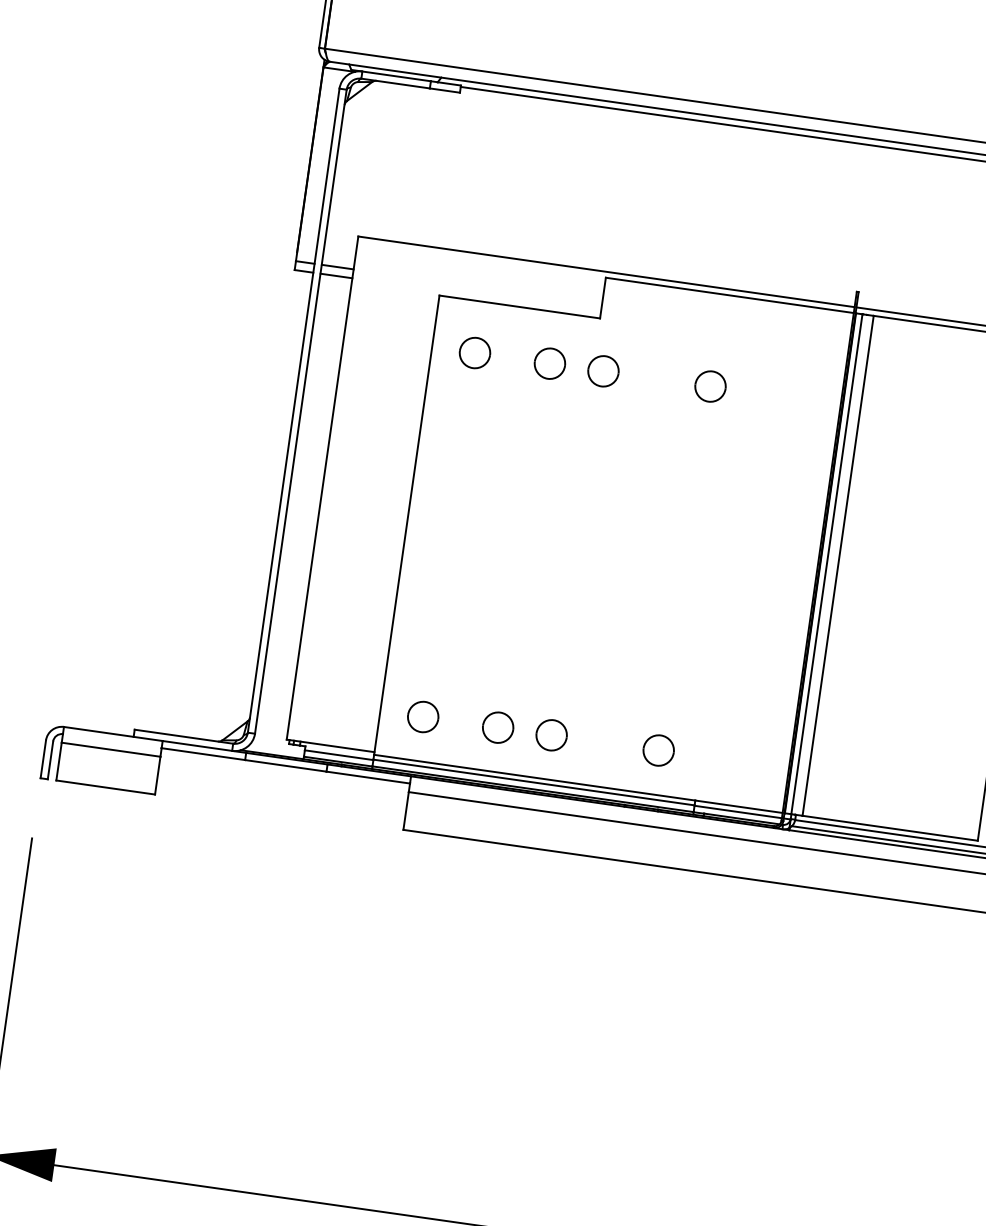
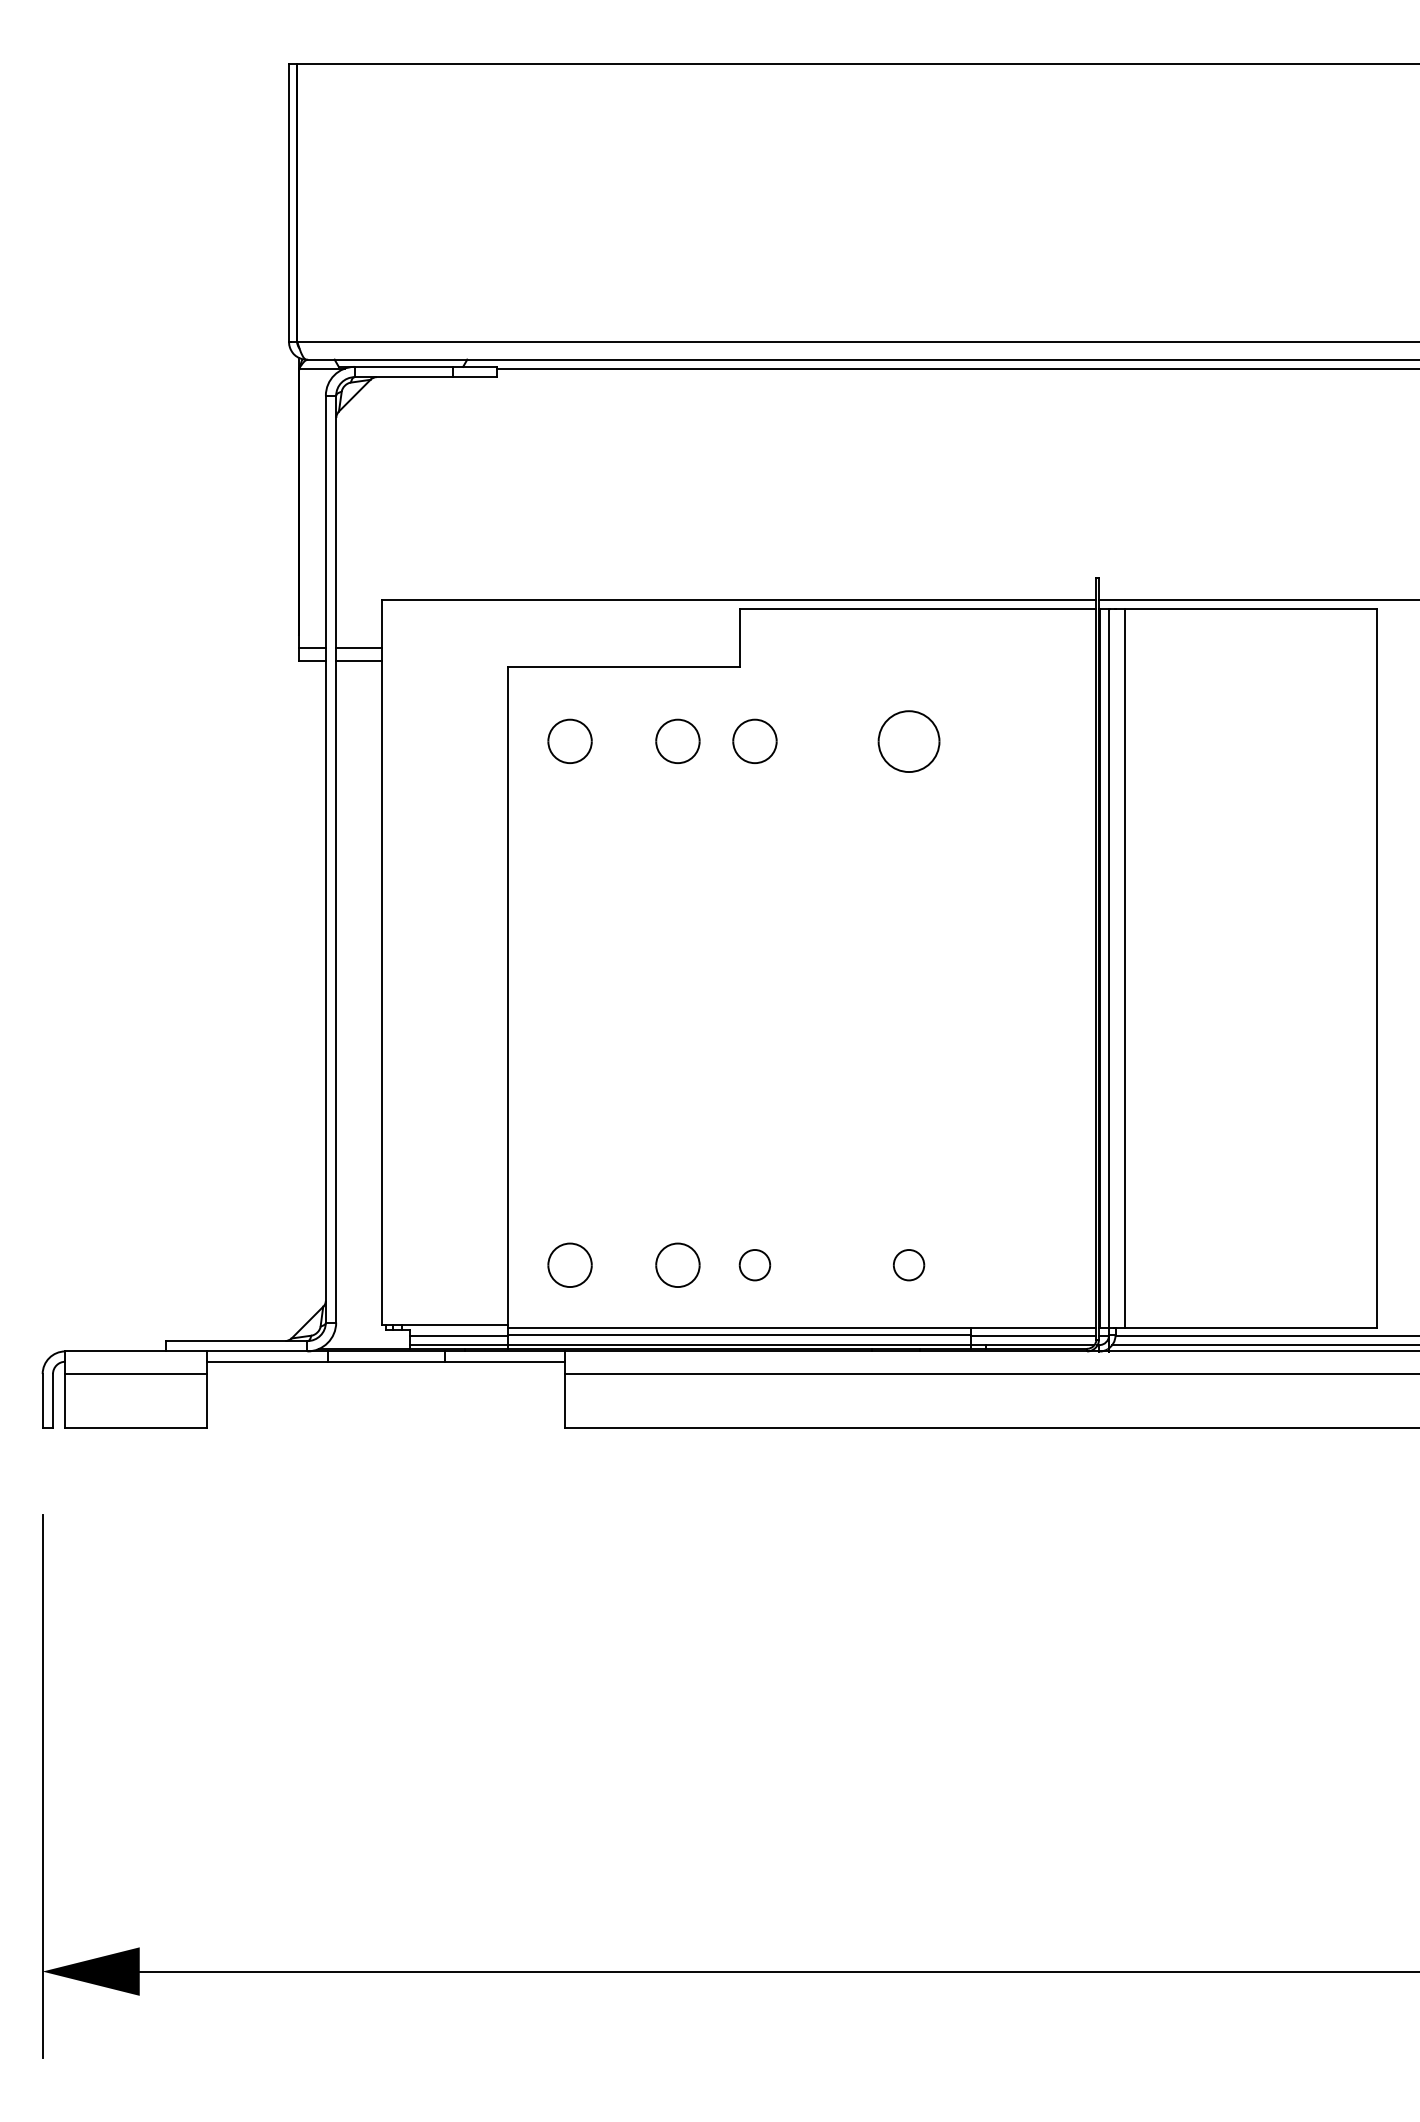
part: (710, 385) -> (908, 740), size x1.4
part: (551, 734) -> (754, 1264), size x0.7
part: (658, 749) -> (908, 1264), size x0.7

